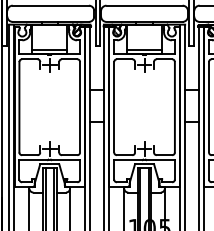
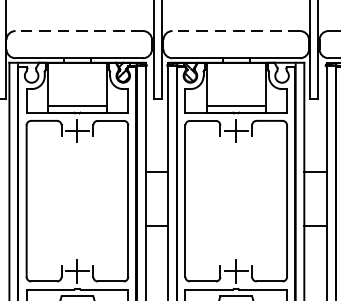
line: (50, 5) -> (78, 30), solid -> dashed
line: (144, 5) -> (236, 30), solid -> dashed

